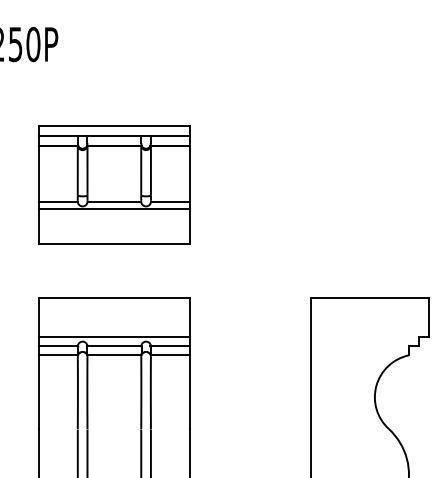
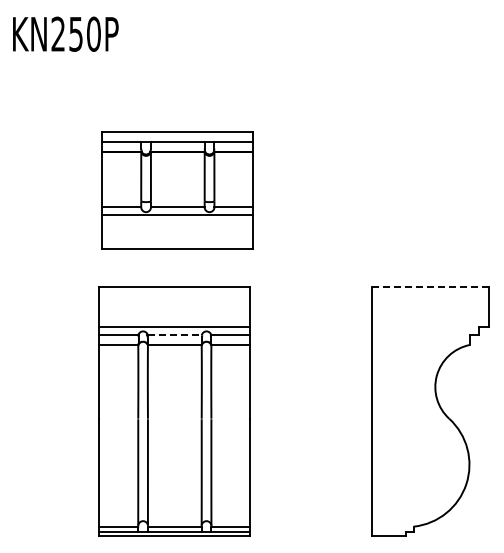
part: (114, 184) -> (177, 190), moved
line: (370, 297) -> (430, 287), solid -> dashed
line: (114, 345) -> (174, 335), solid -> dashed

